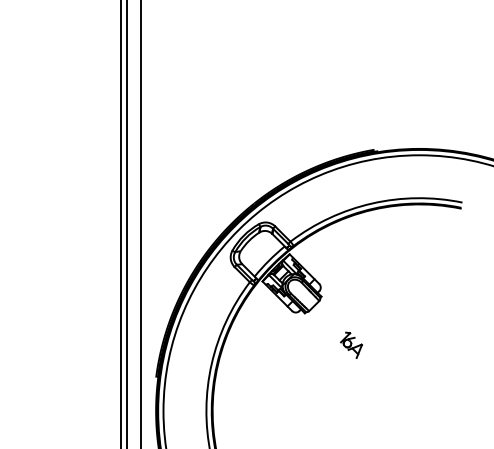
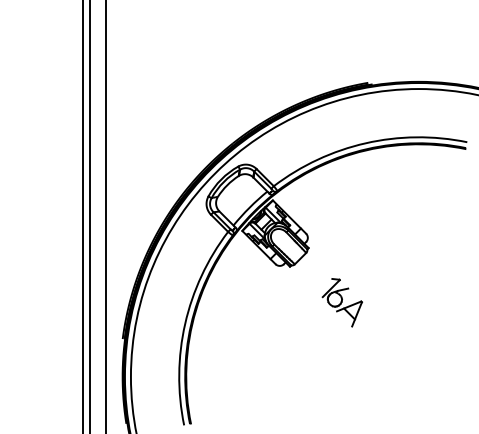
part: (351, 345) -> (342, 302), size x1.67

